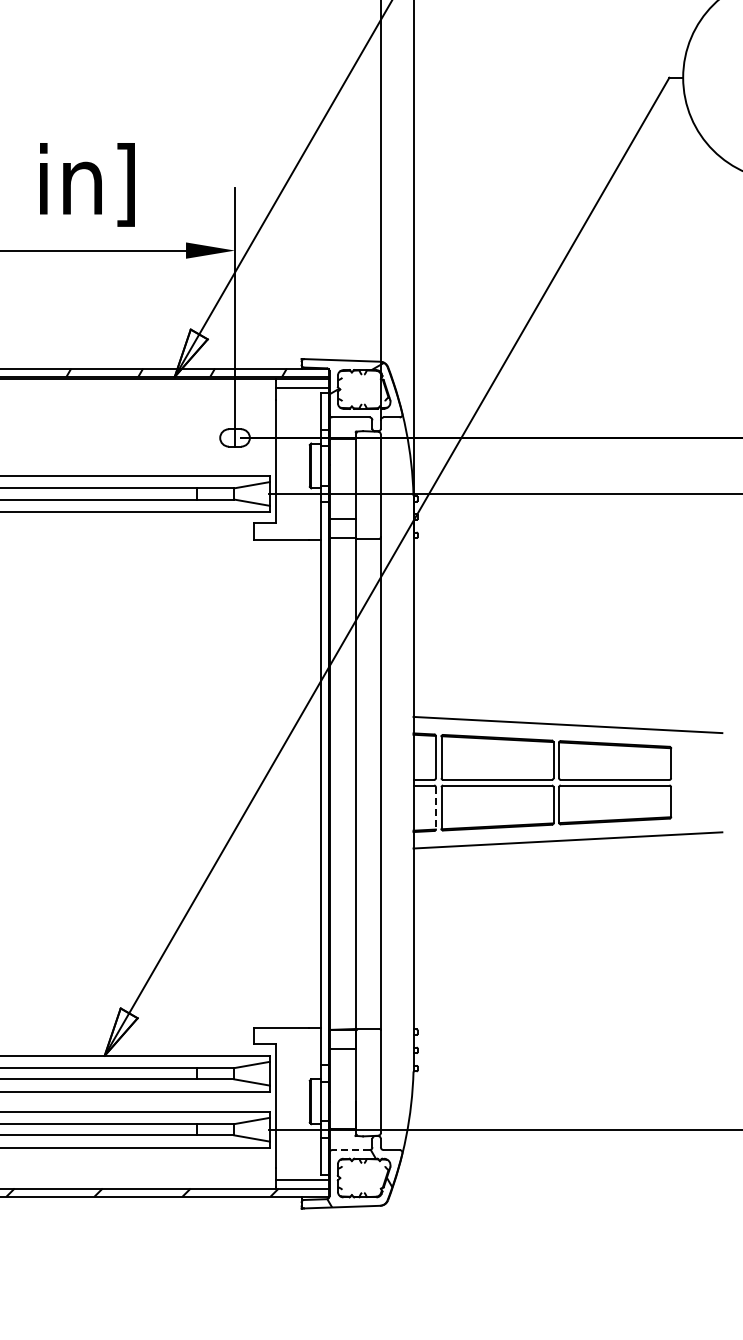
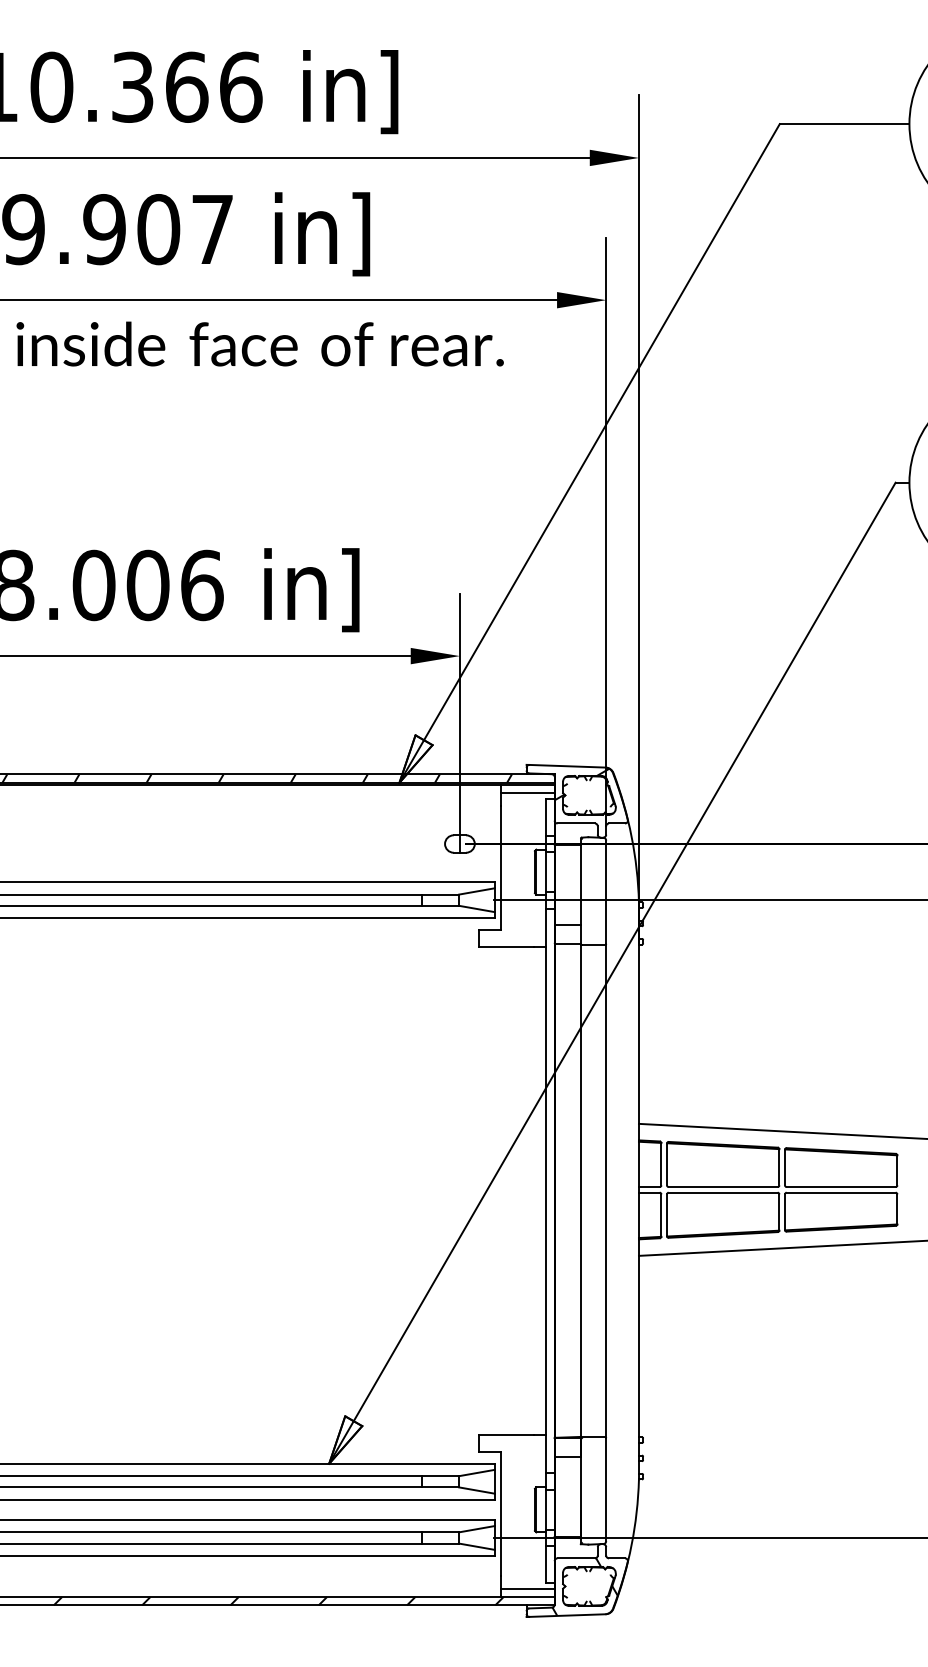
line: (435, 808) -> (661, 1215), dashed -> solid
line: (351, 1150) -> (576, 1558), dashed -> solid

